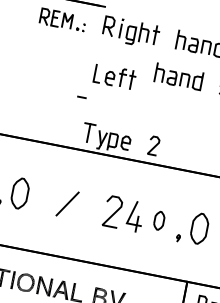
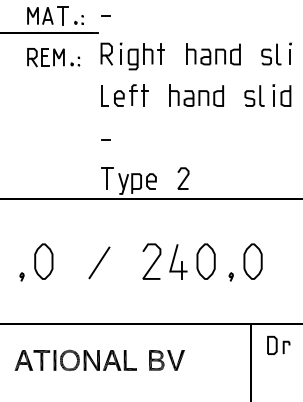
part: (114, 76) -> (124, 95), moved
line: (81, 96) -> (105, 139), moved
part: (158, 220) -> (205, 261), size x1.67

